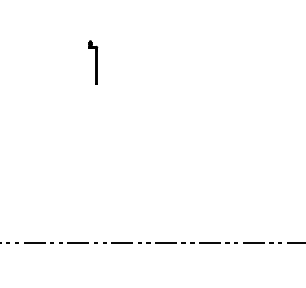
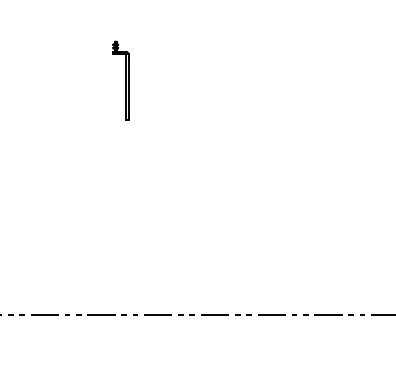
part: (92, 62) -> (119, 80), size x1.43

